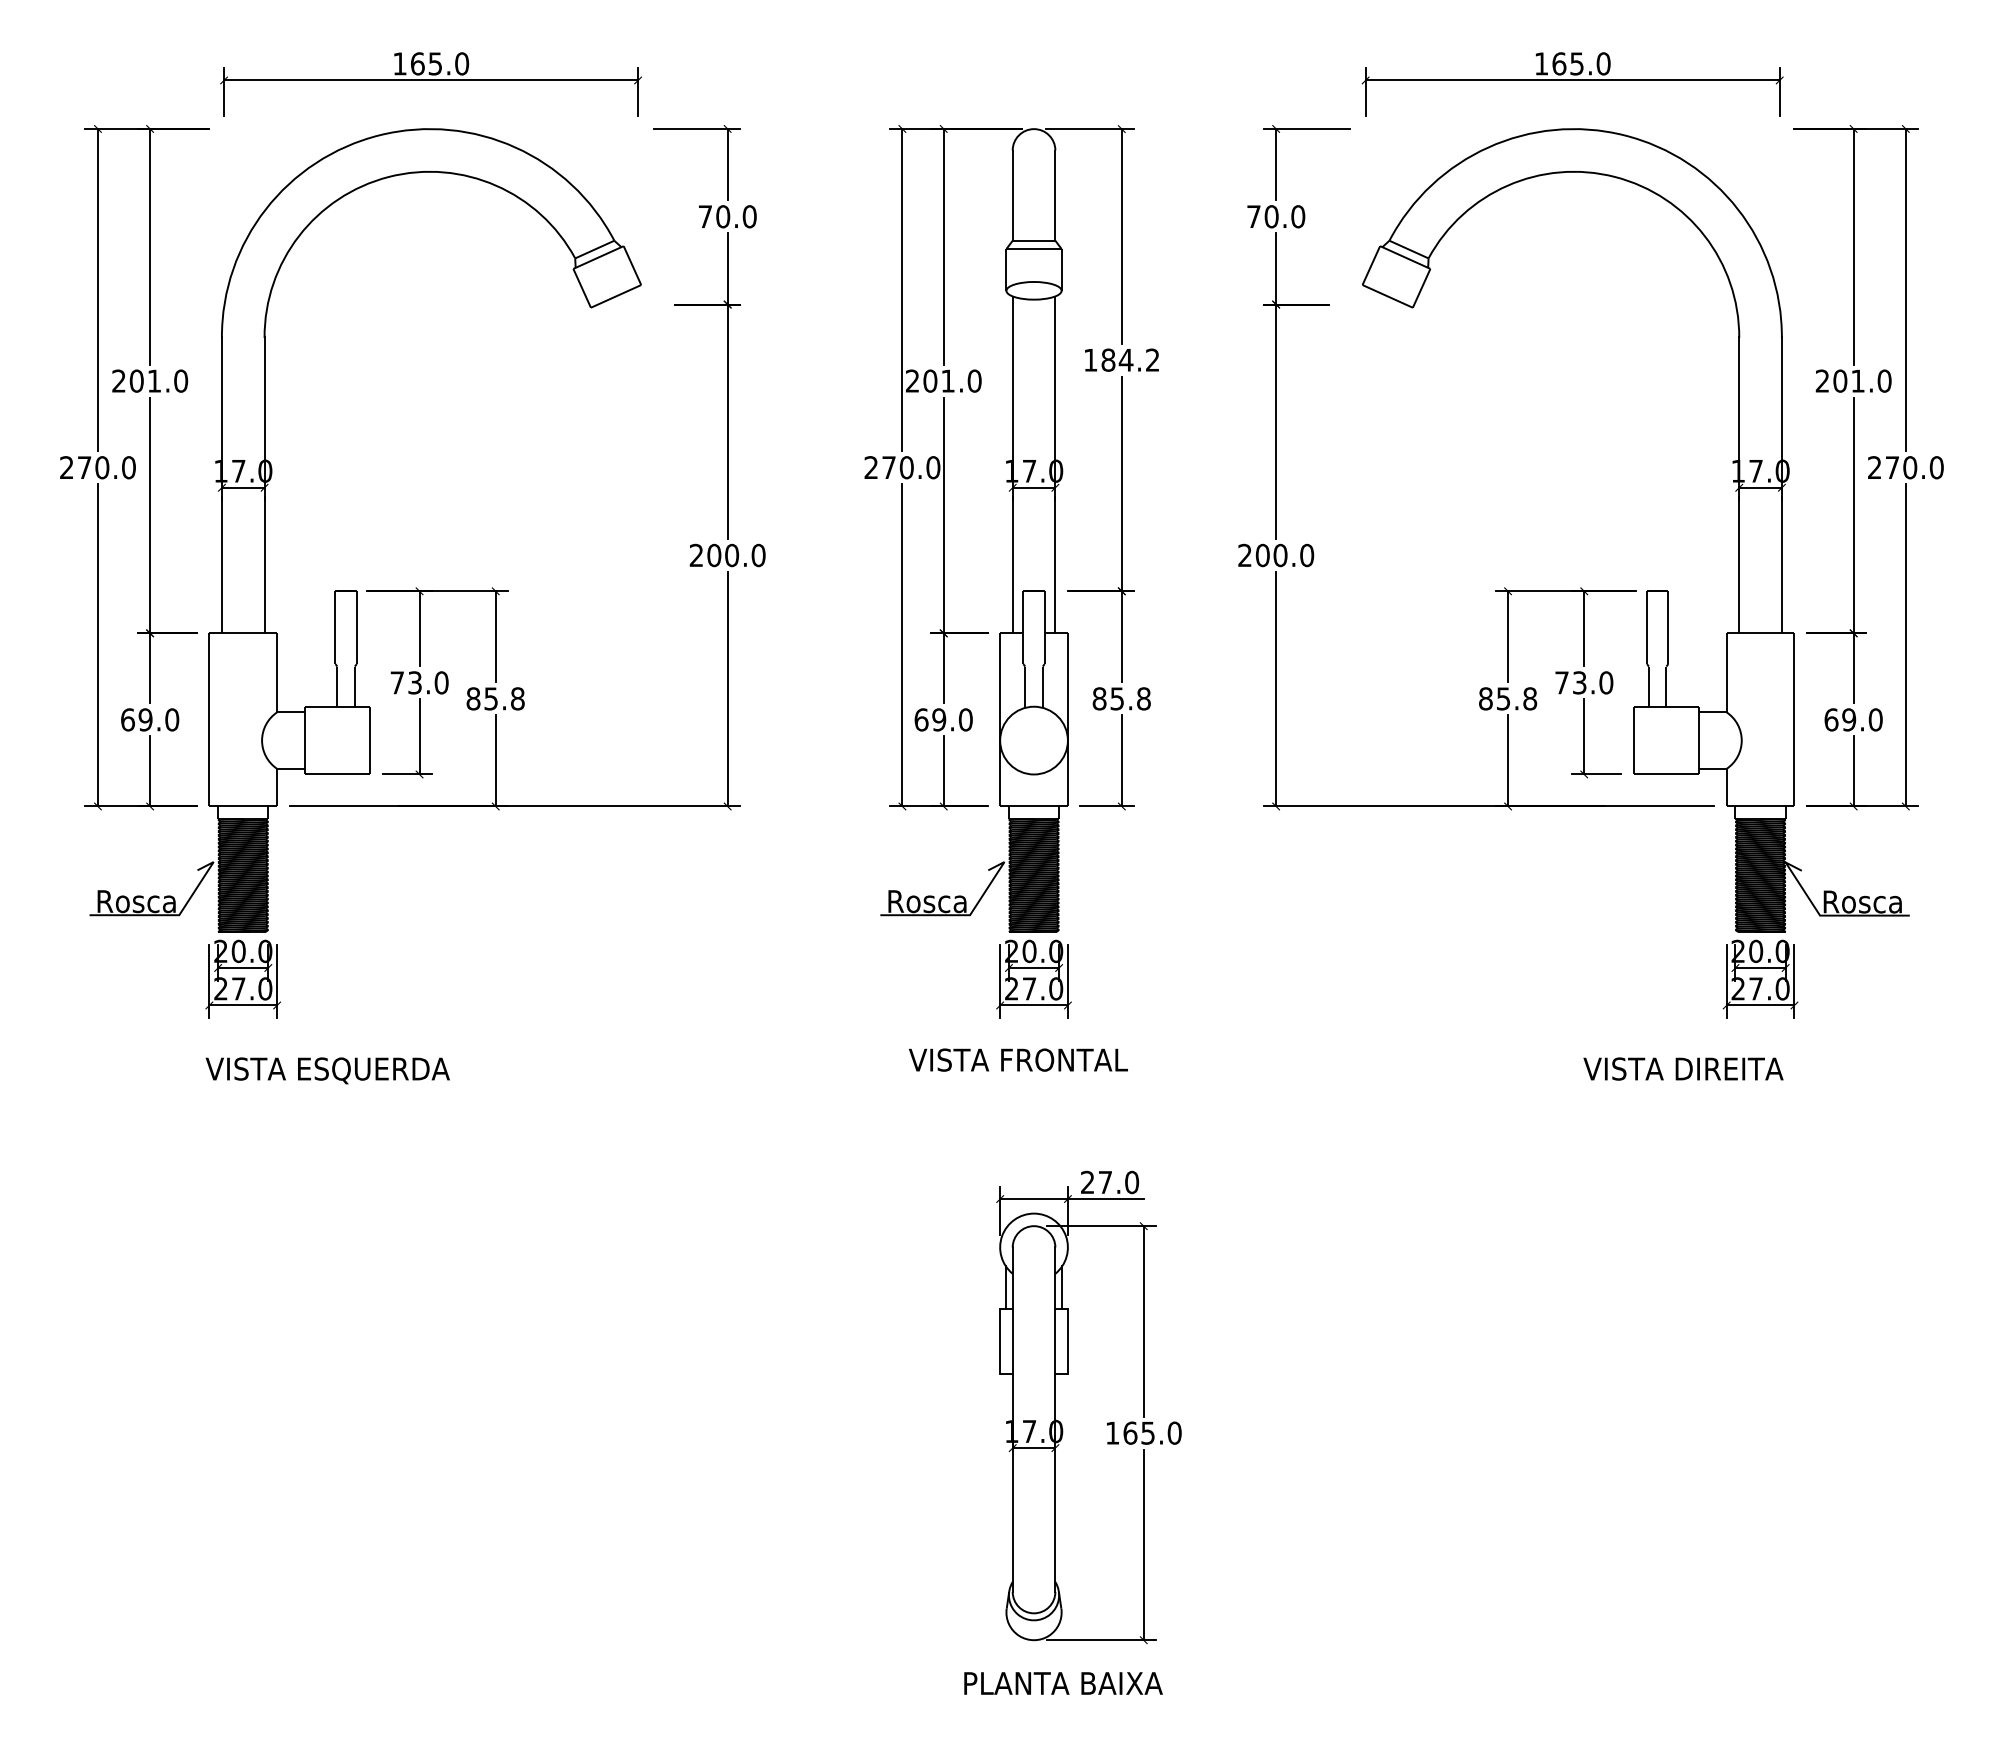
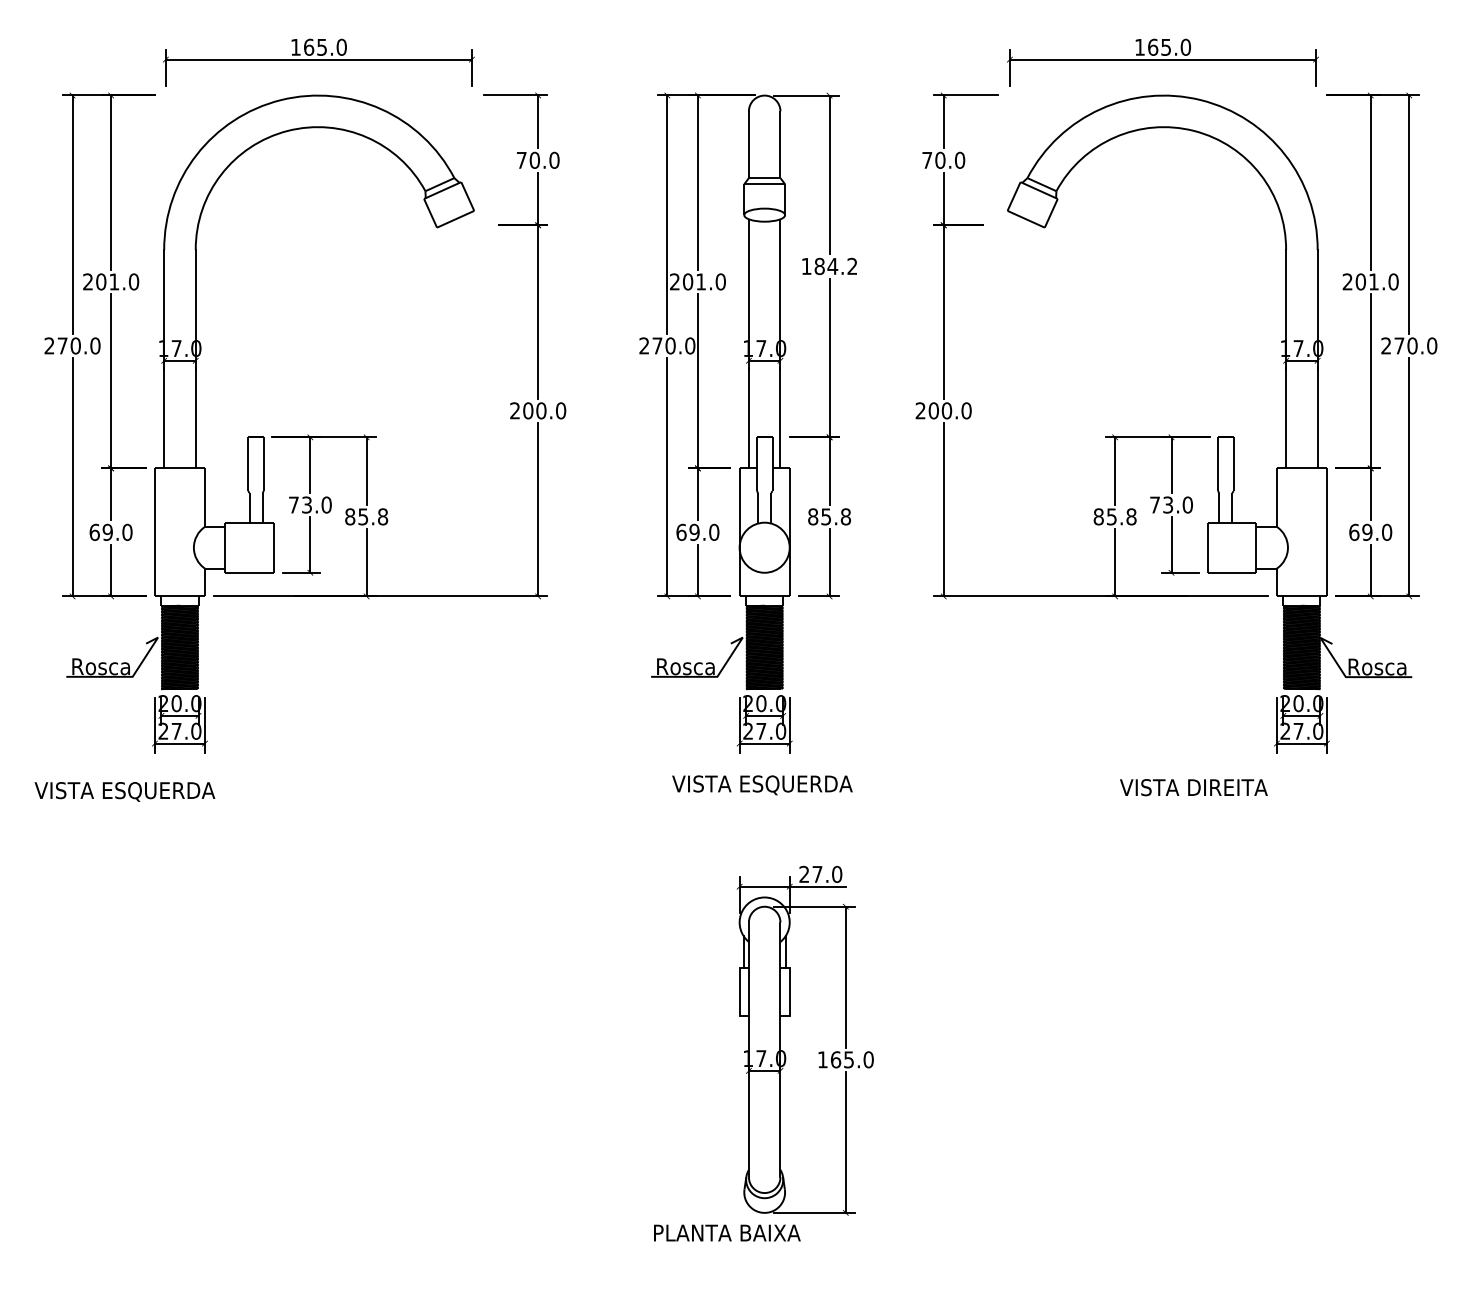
text: (1078, 1061) -> (797, 785), VISTA FRONTAL -> VISTA ESQUERDA
text: (1683, 1068) -> (1193, 787), moved
text: (327, 1070) -> (124, 791), moved
text: (1063, 1683) -> (727, 1233), moved

